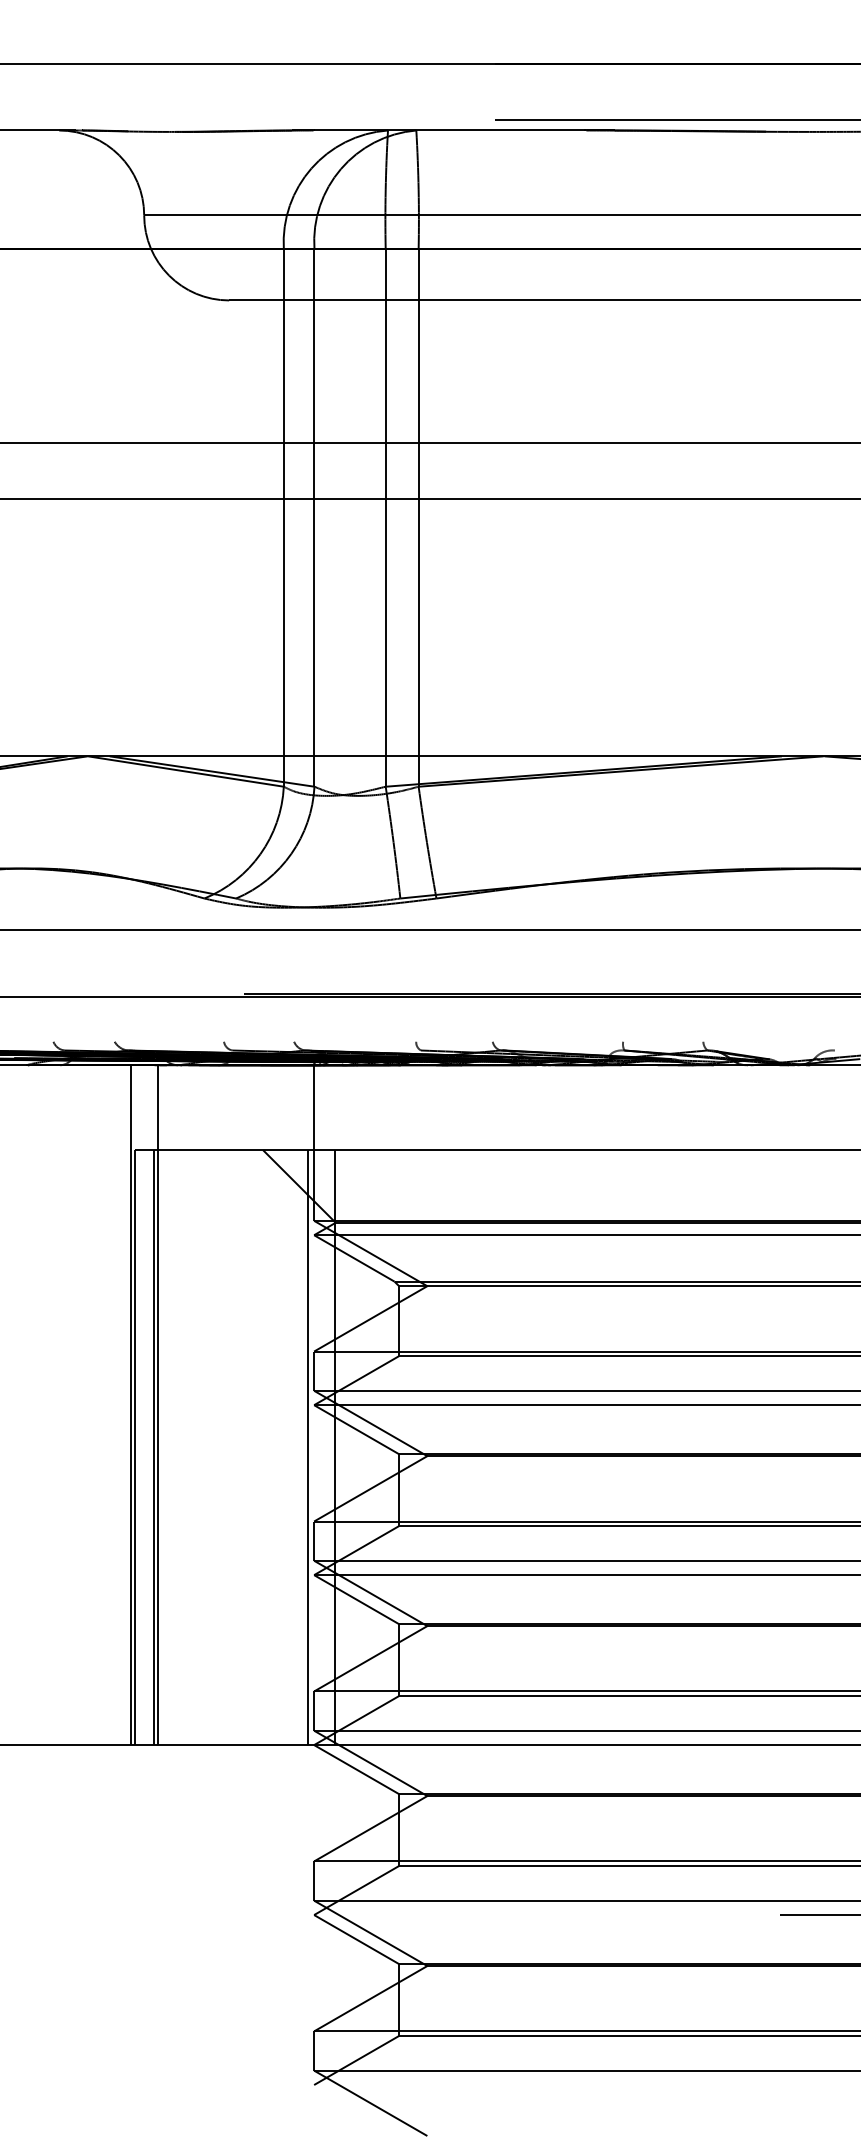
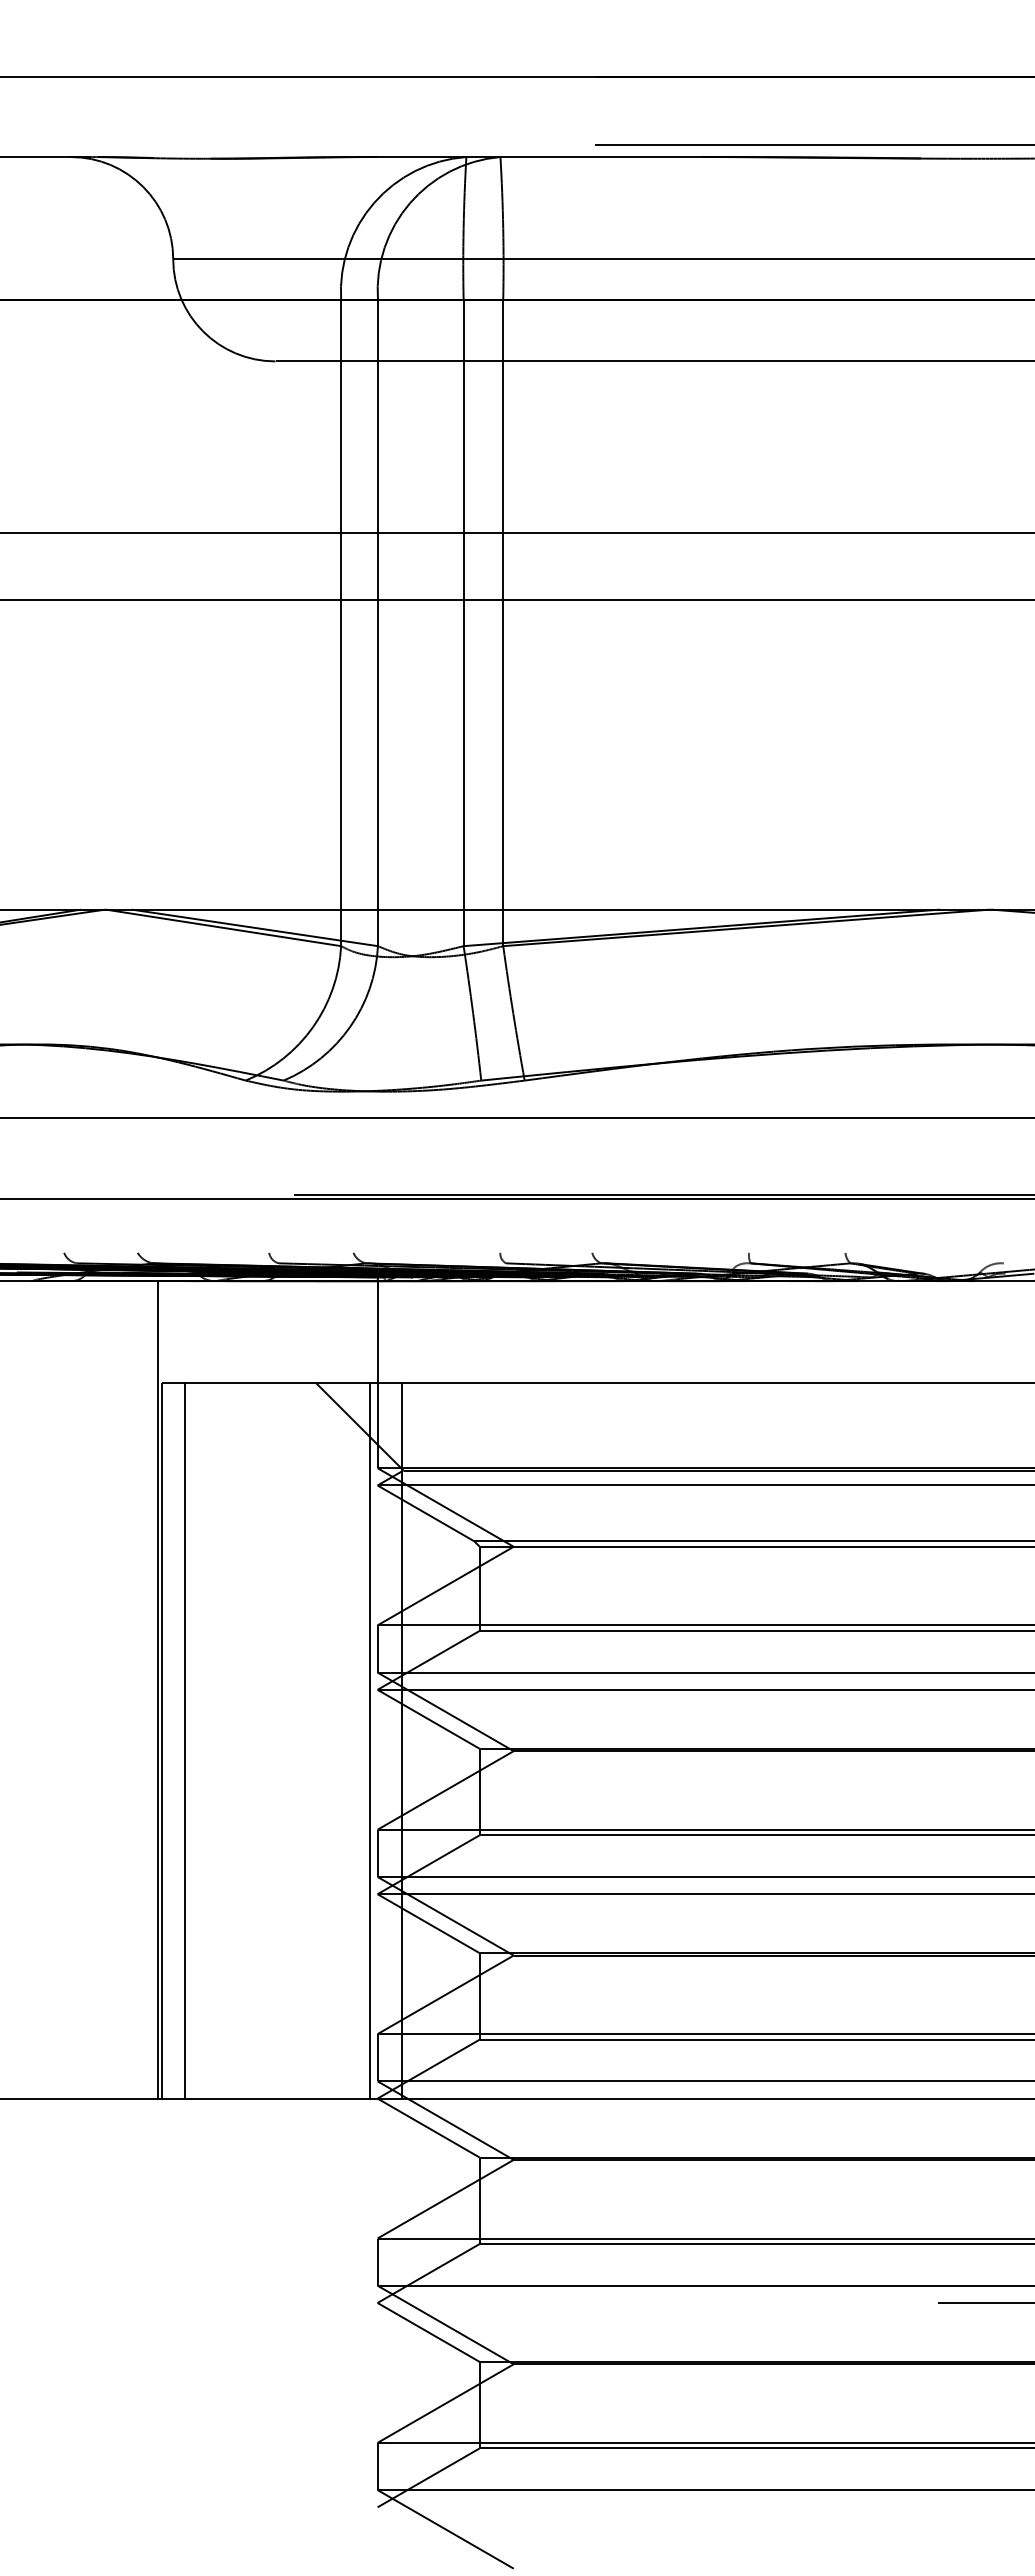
line: (157, 1404) -> (189, 1689), removed

